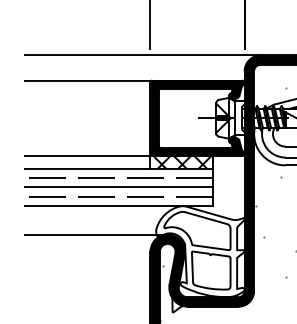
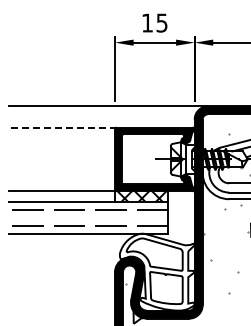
line: (88, 80) -> (62, 127), solid -> dashed
line: (119, 187) -> (88, 217), removed
line: (95, 234) -> (68, 257), removed

